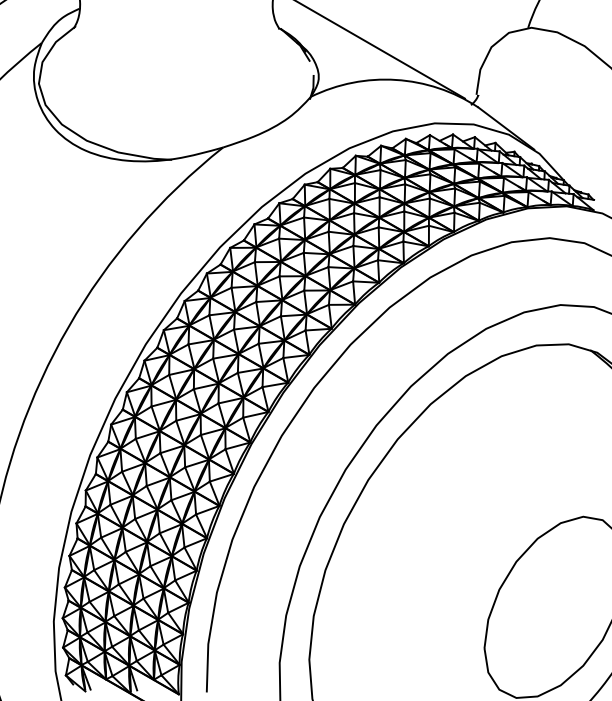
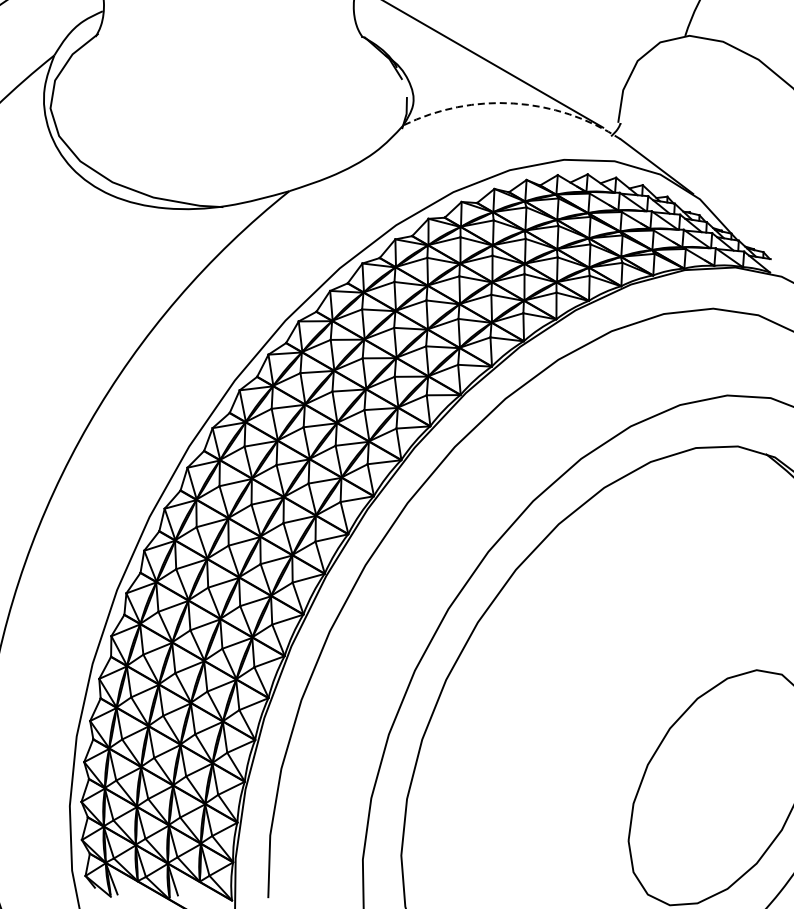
arc: (395, 79) -> (513, 103), solid -> dashed

